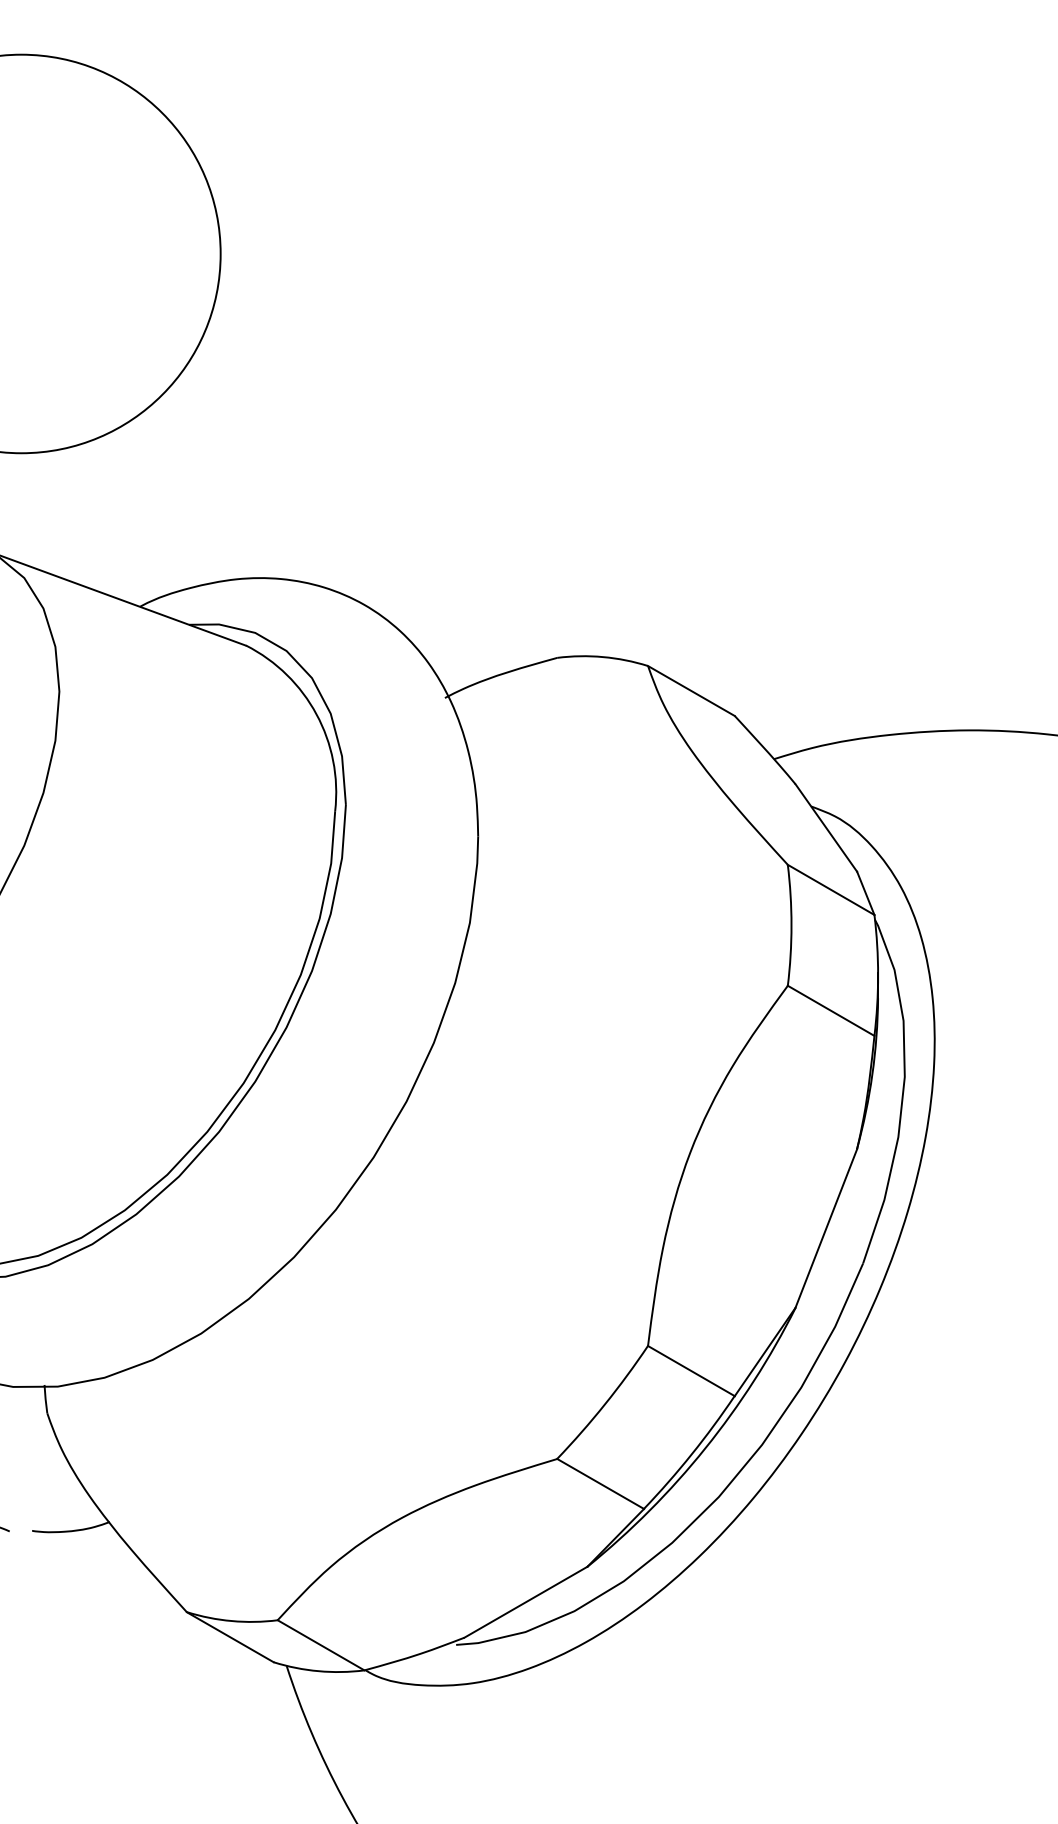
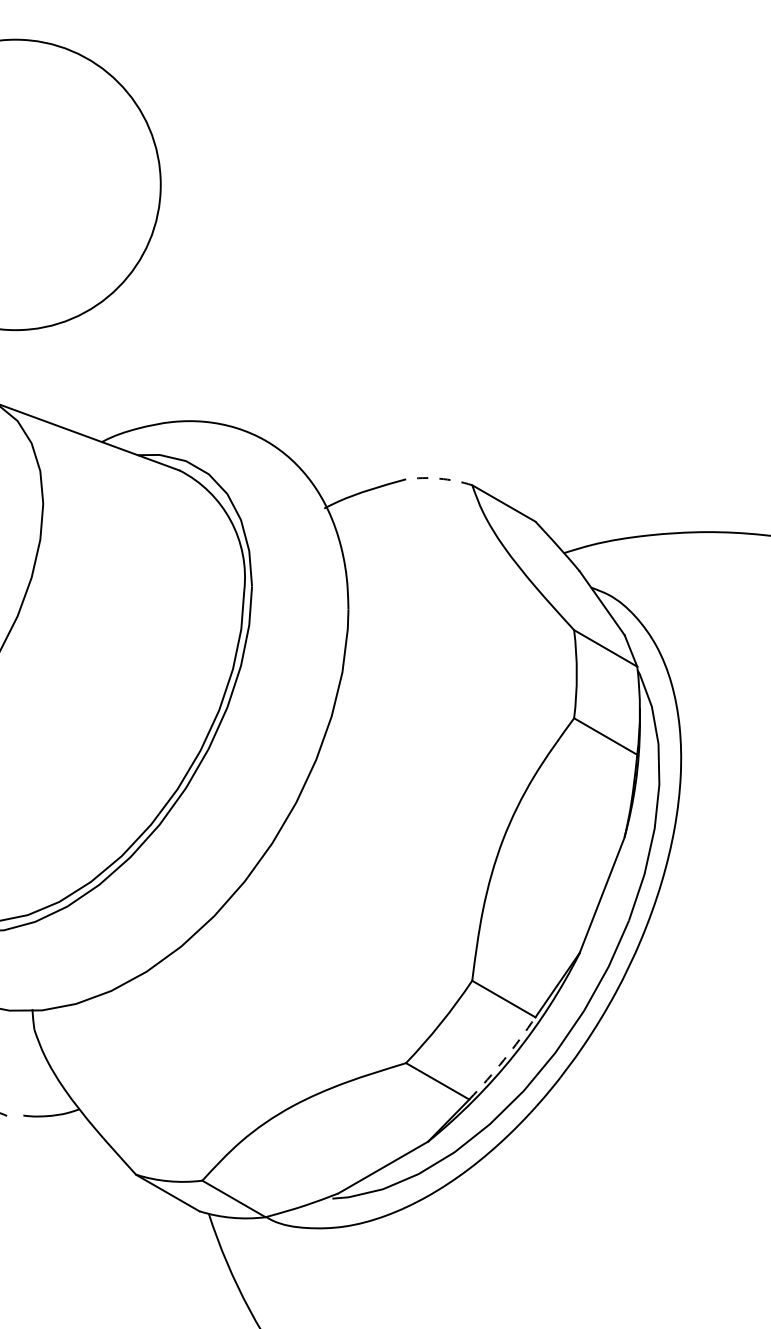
arc: (603, 657) -> (439, 479), solid -> dashed
arc: (691, 1454) -> (503, 1059), solid -> dashed

